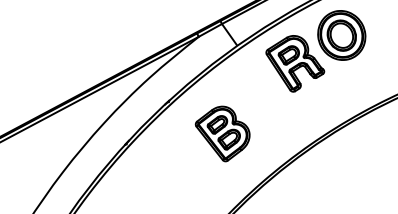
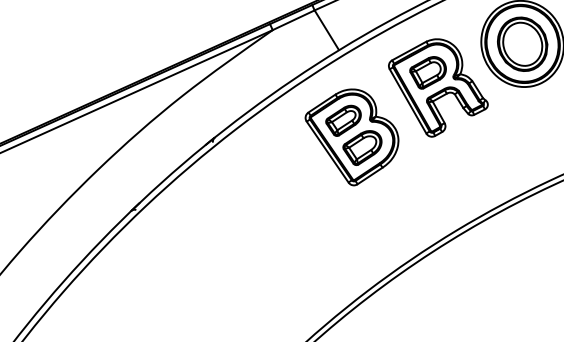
part: (222, 133) -> (351, 136), moved

